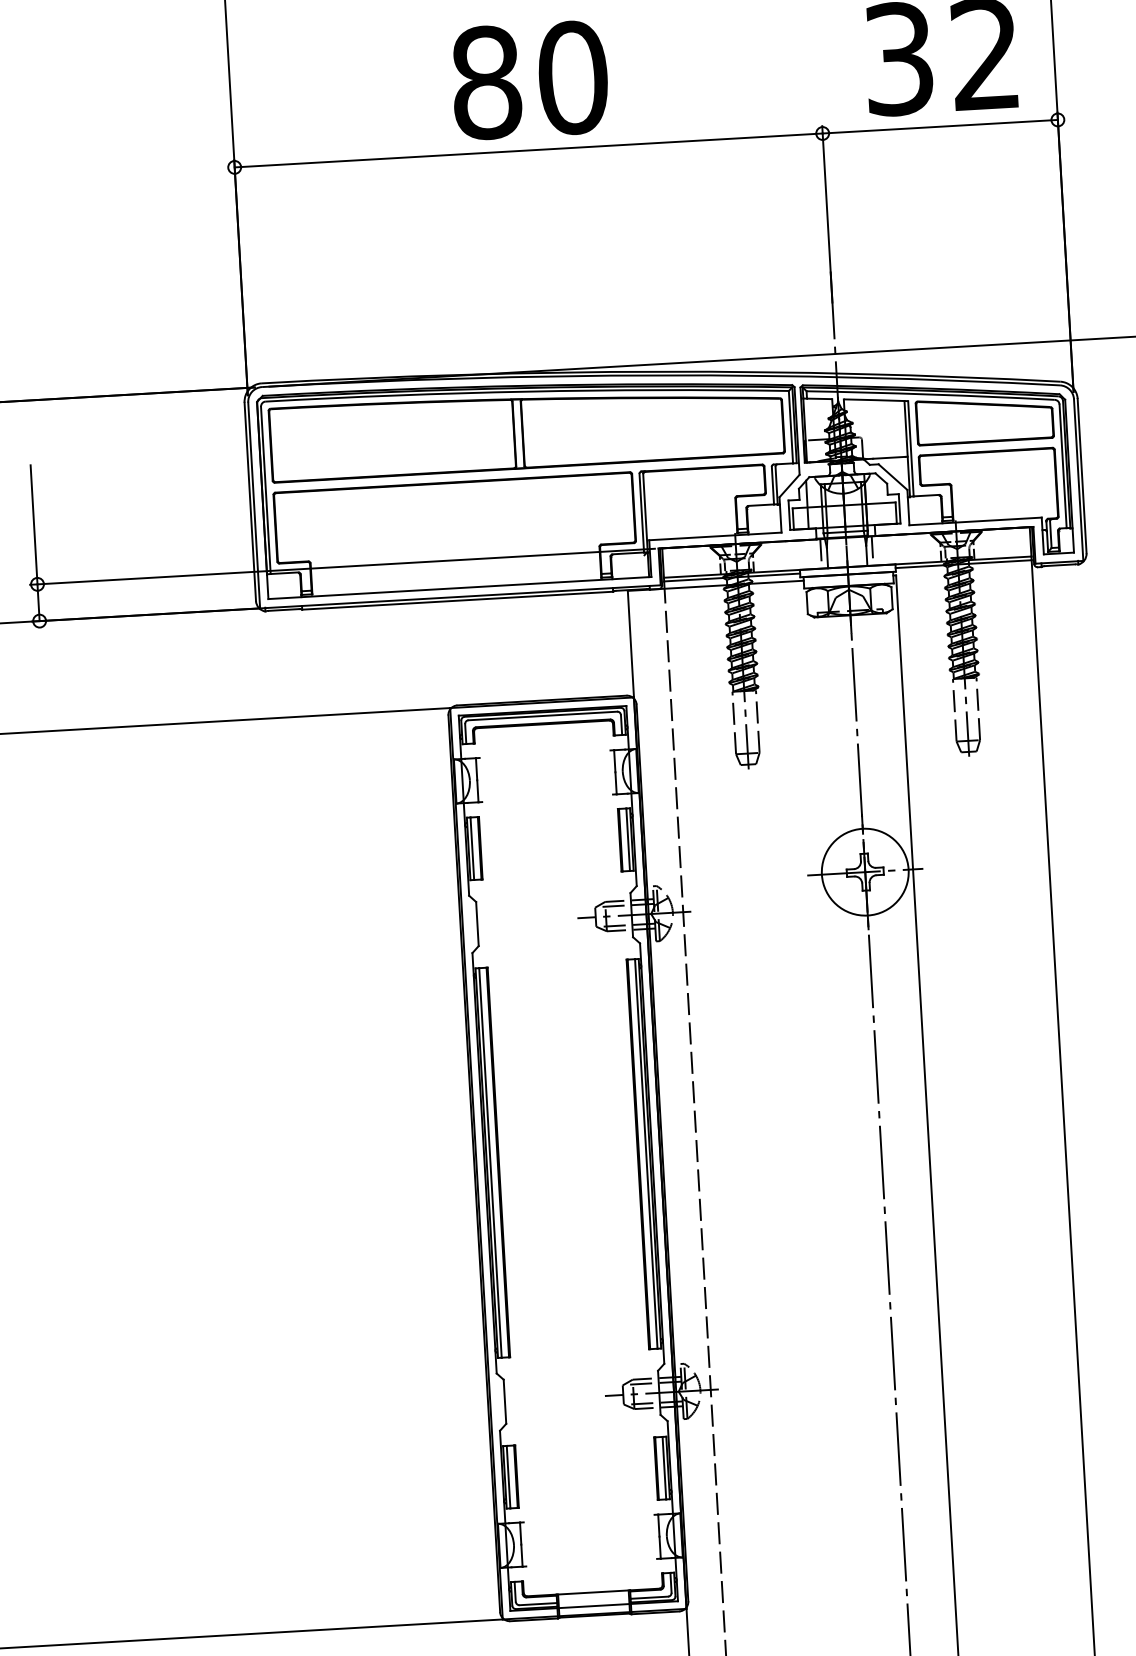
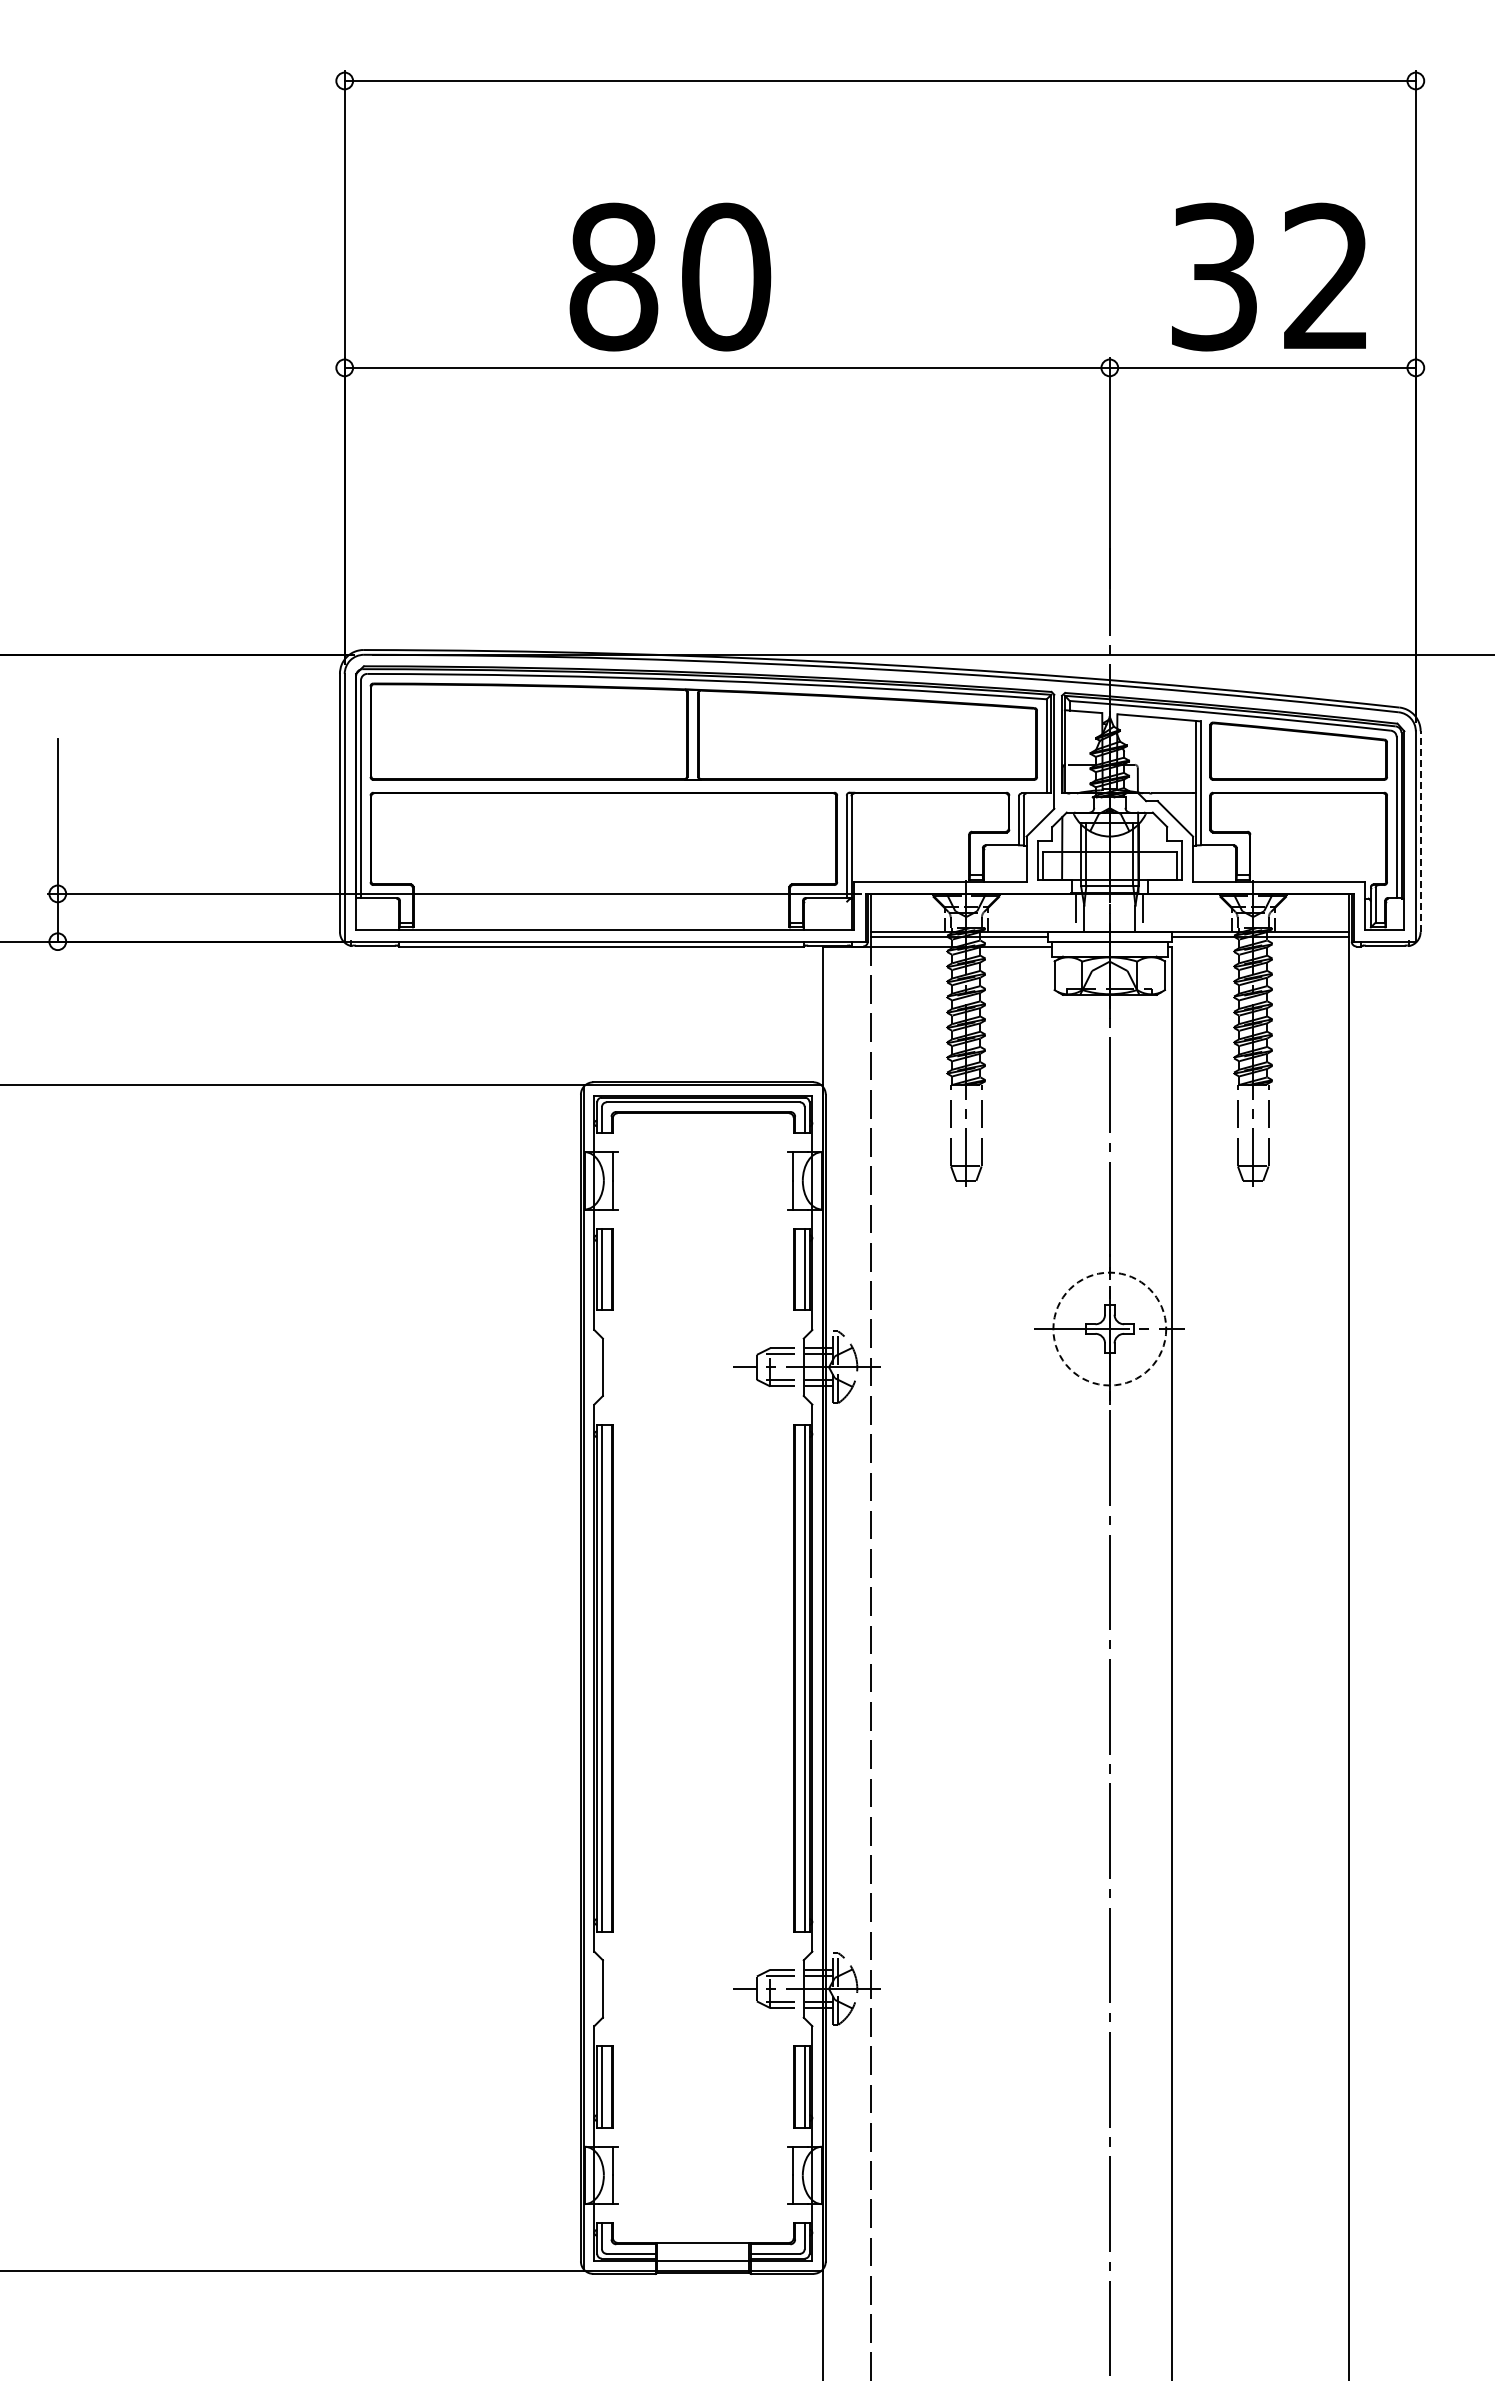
text: (530, 79) -> (670, 276), moved
line: (1082, 476) -> (1420, 831), solid -> dashed
circle: (865, 871) -> (1109, 1328), solid -> dashed

